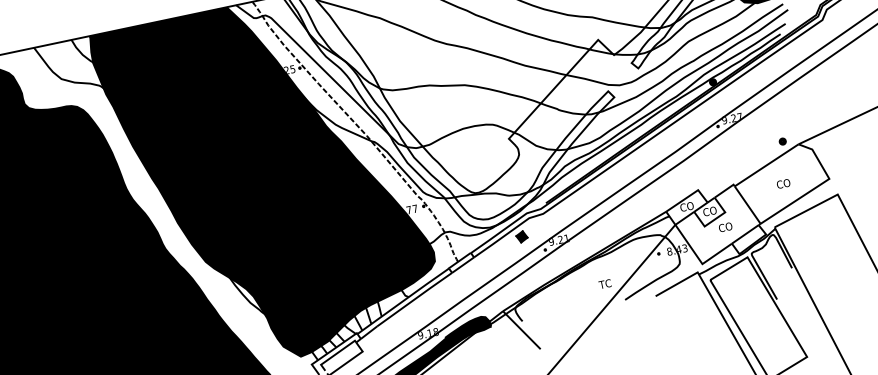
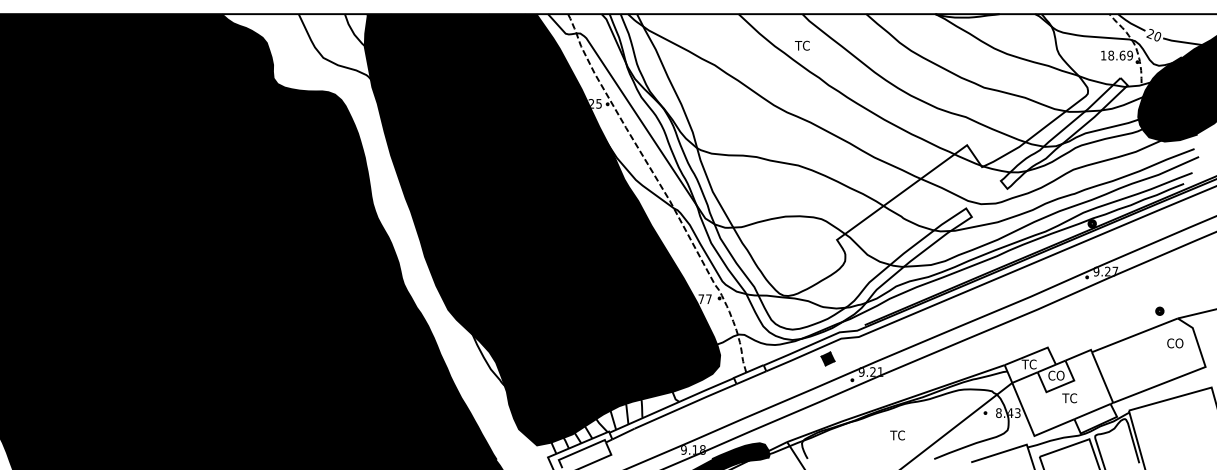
text: (783, 183) -> (1175, 343), moved
text: (686, 206) -> (1029, 364), CO -> TC
text: (725, 227) -> (1070, 398), CO -> TC
text: (605, 284) -> (897, 435), moved

